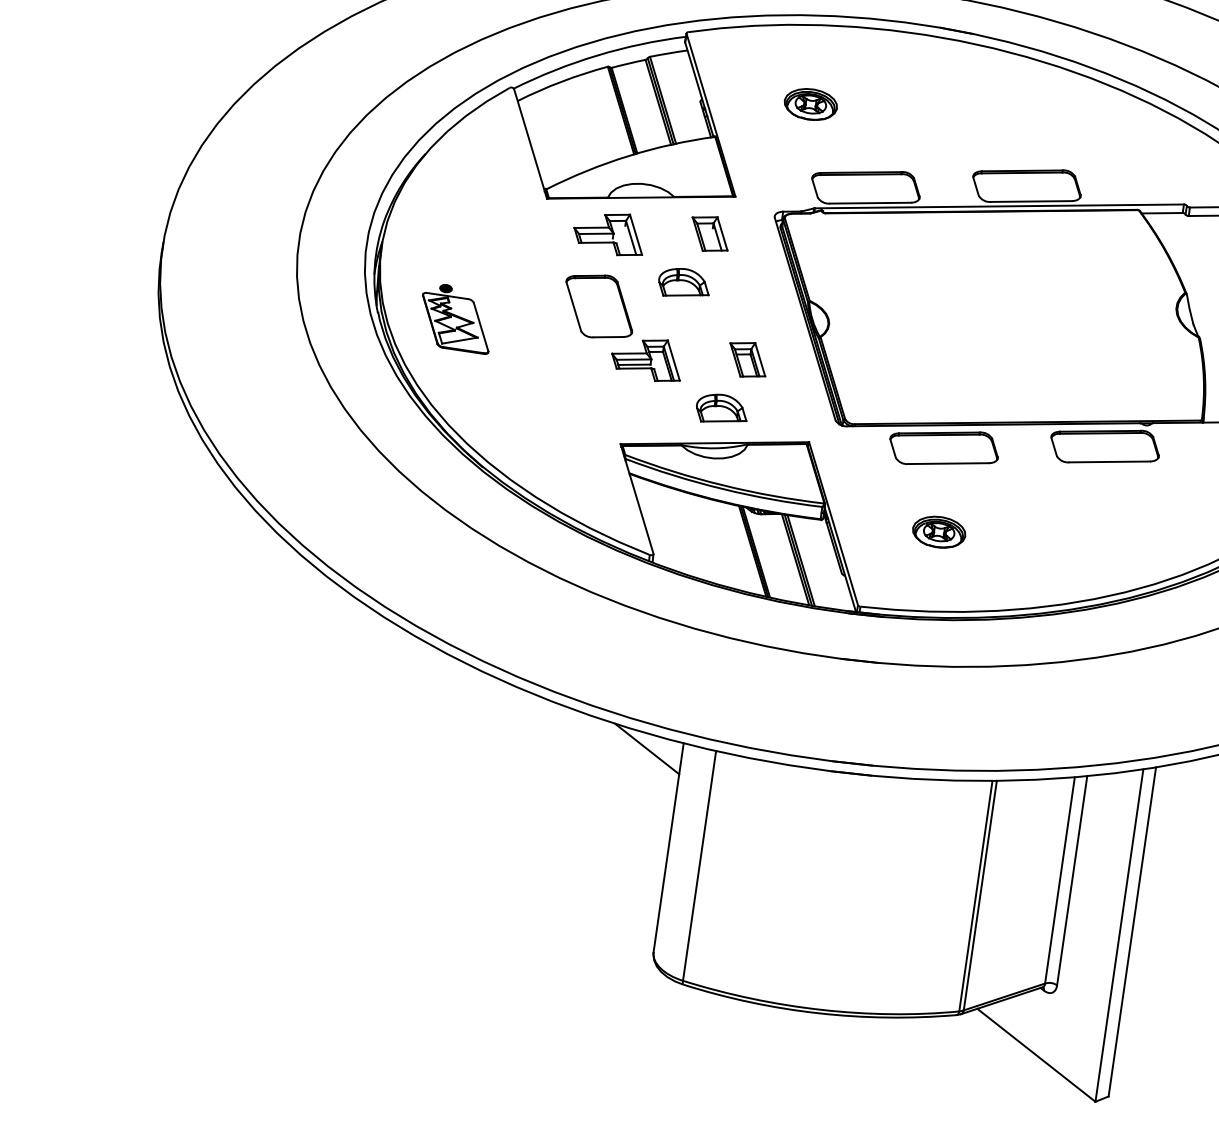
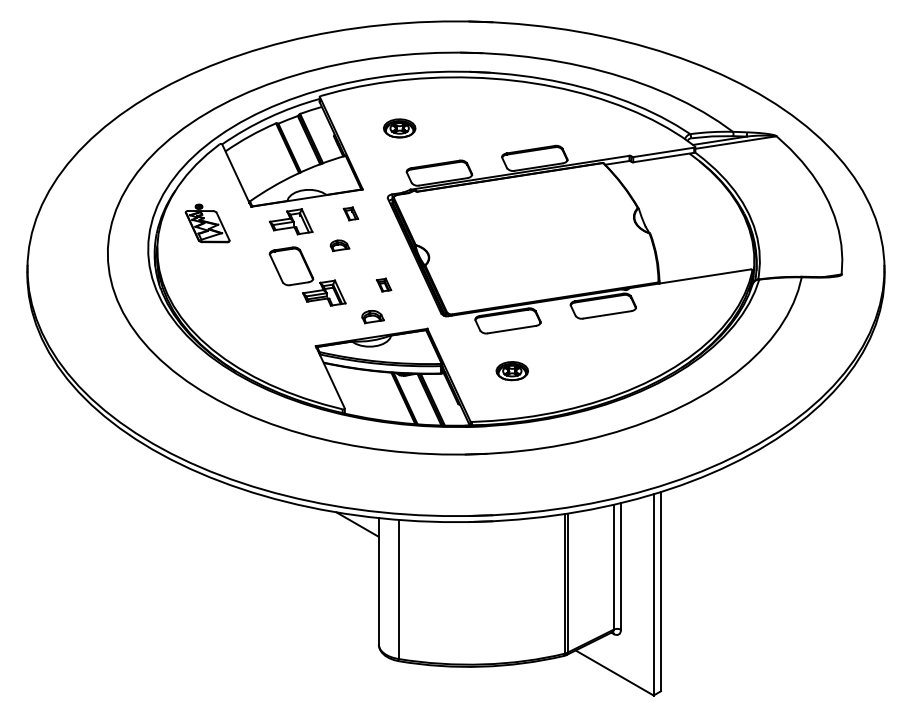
part: (709, 233) -> (350, 213), size x0.6
part: (683, 283) -> (339, 245), size x0.6
part: (456, 318) -> (207, 223), moved
part: (747, 358) -> (383, 284), size x0.6
part: (721, 408) -> (372, 316), size x0.7

